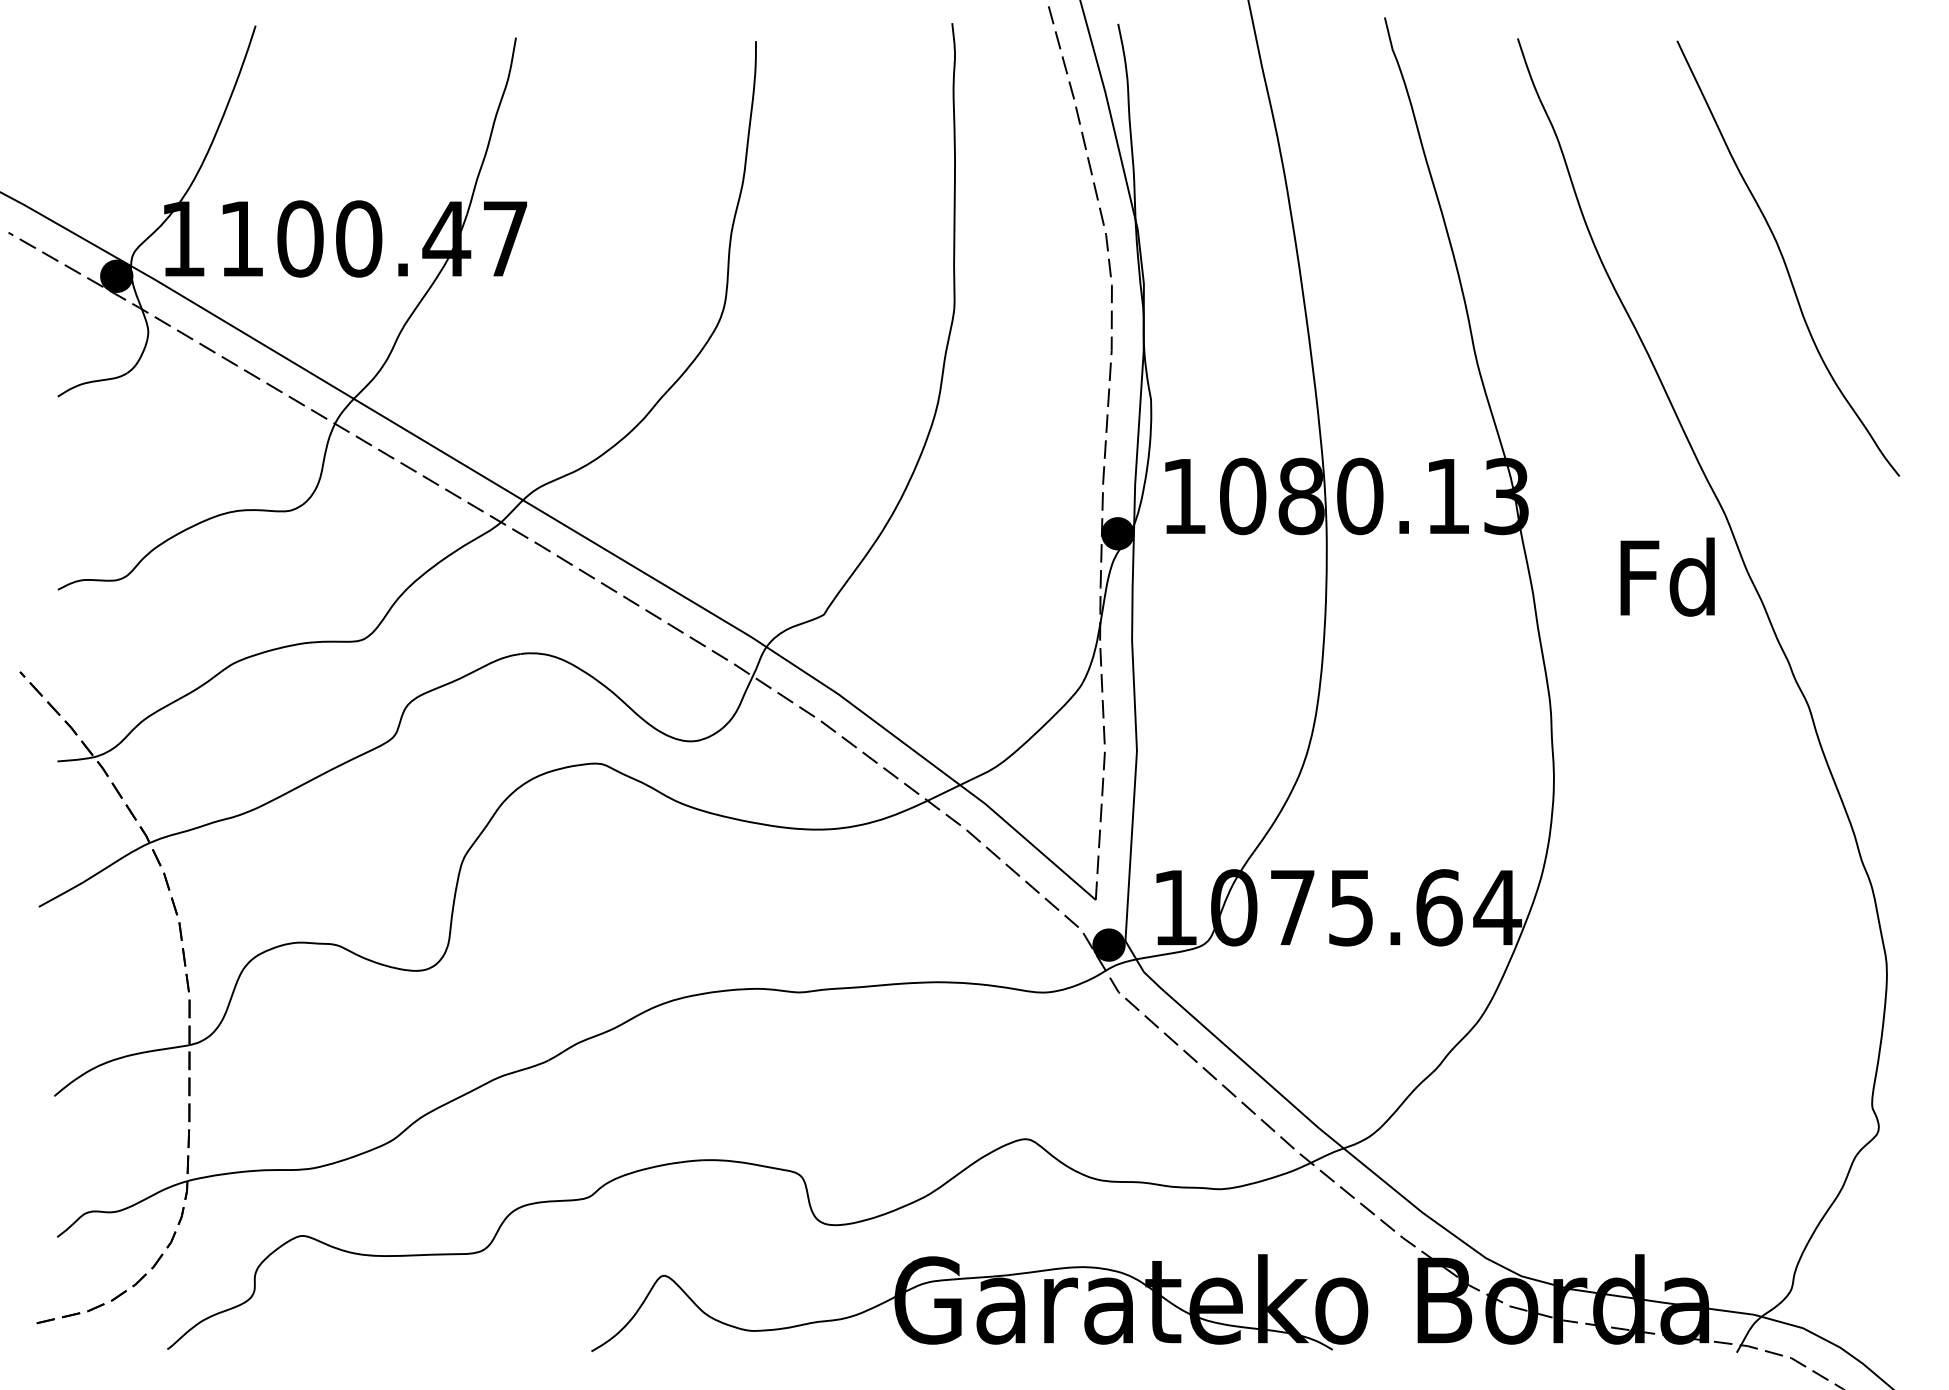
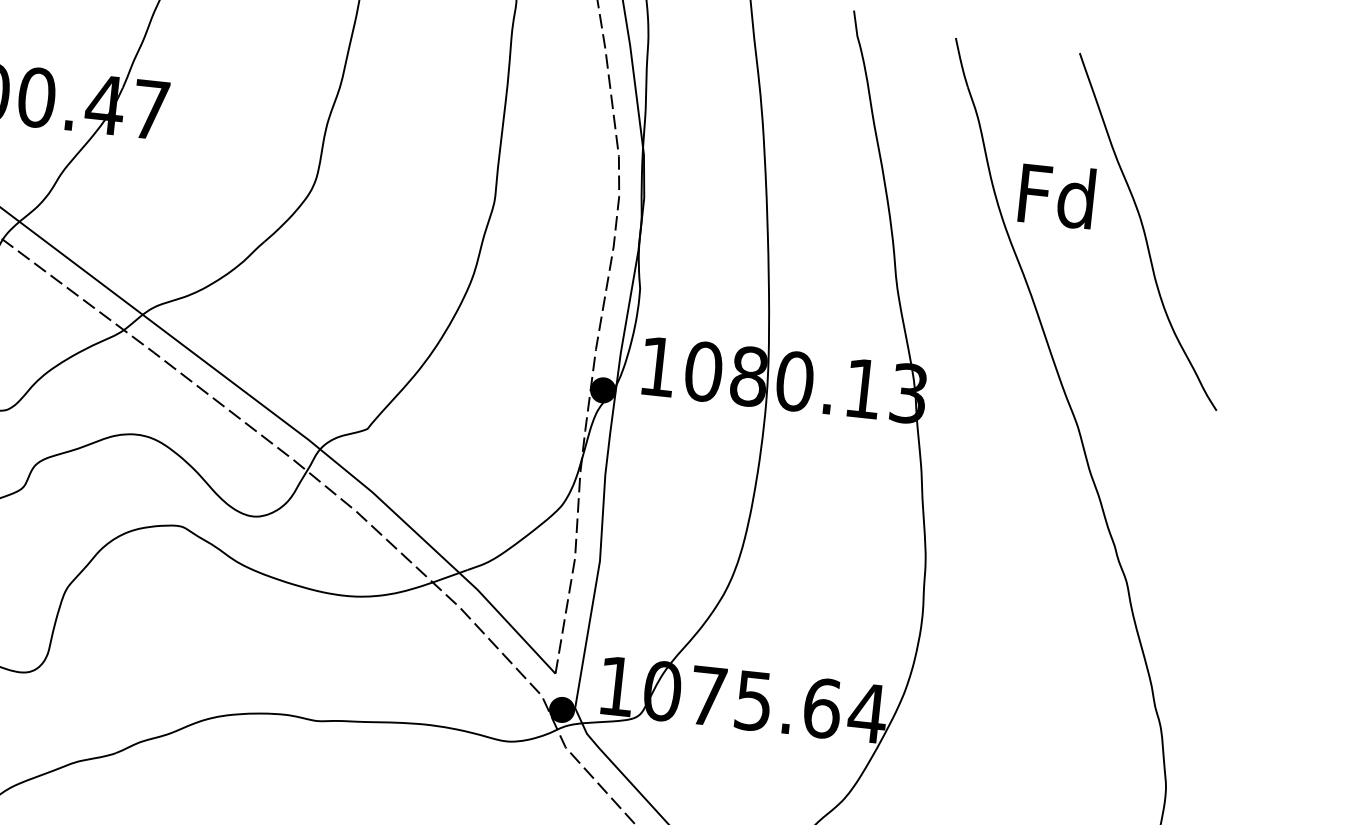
text: (1667, 576) -> (1056, 195), moved

